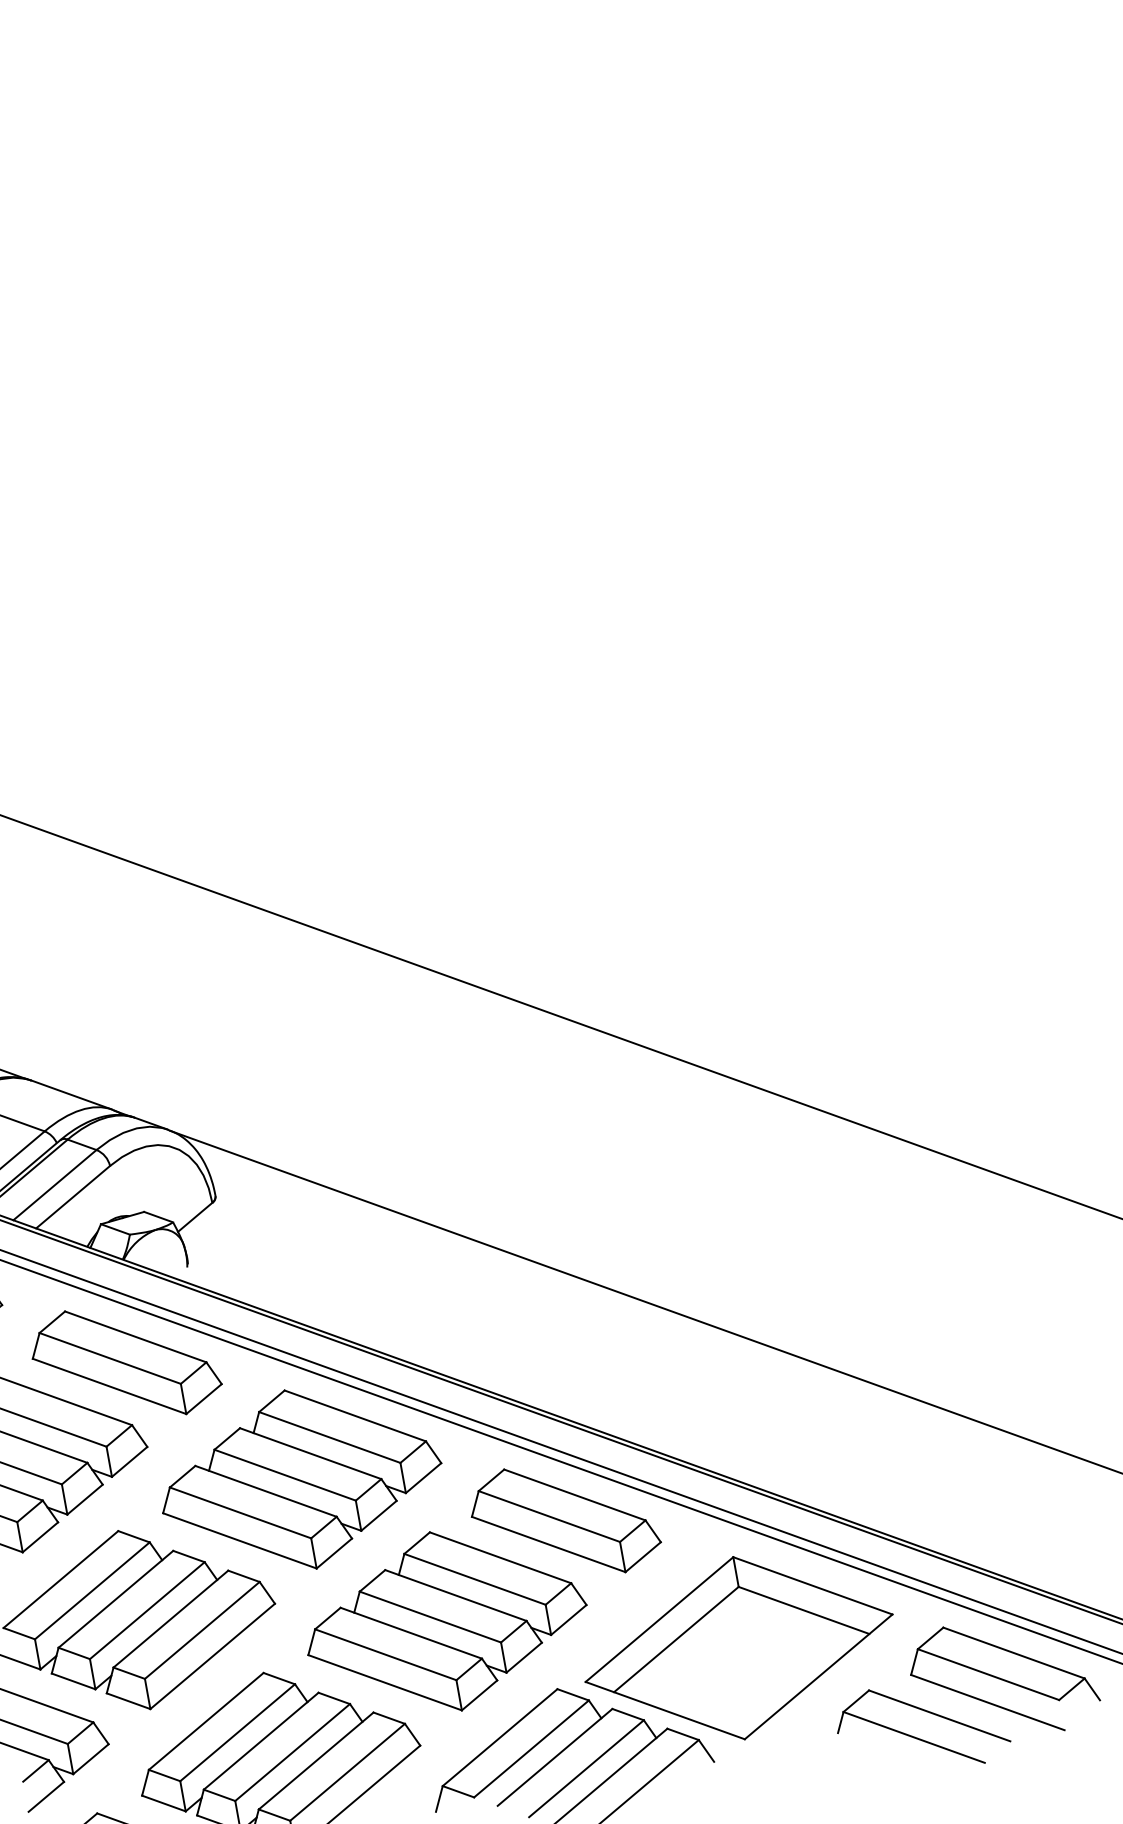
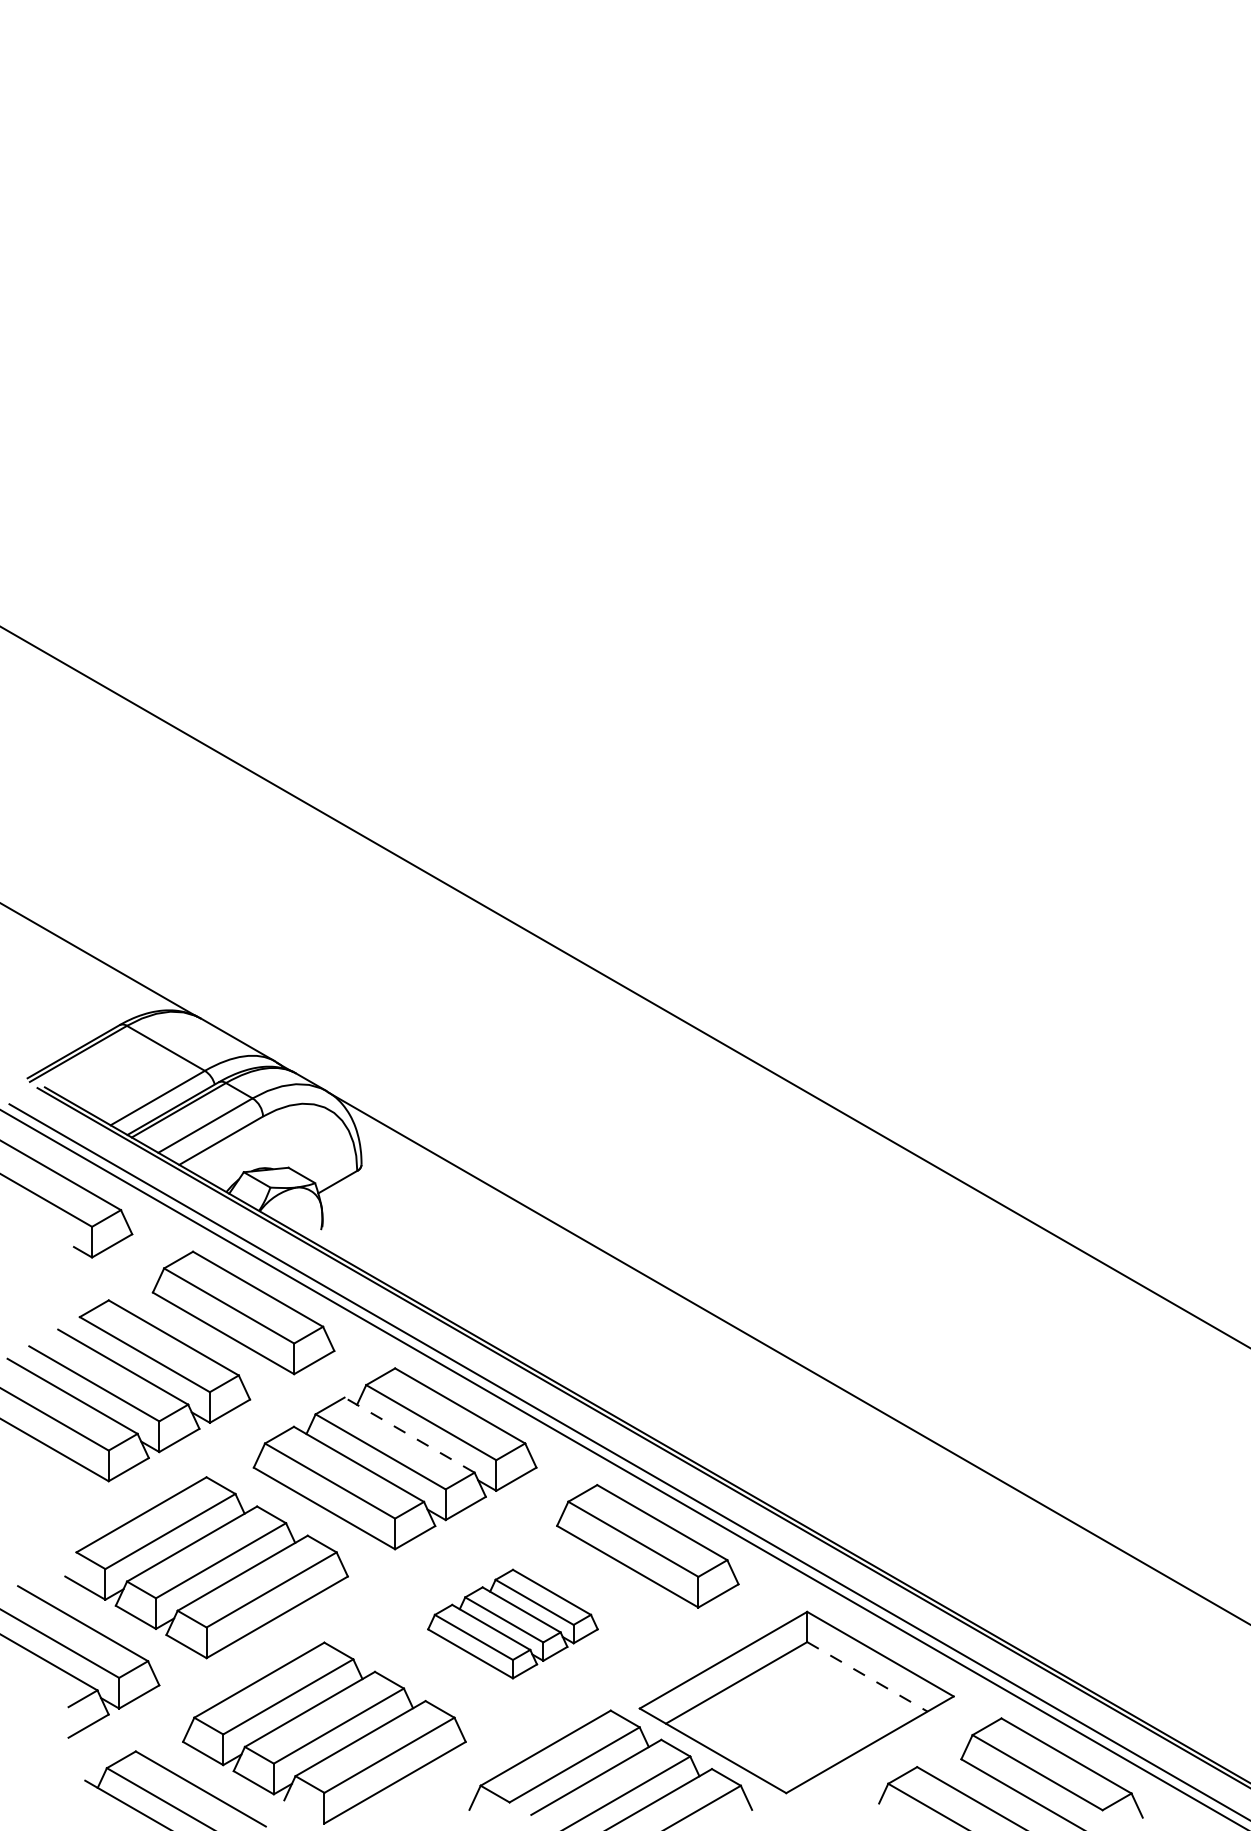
line: (310, 1453) -> (409, 1434), solid -> dashed
line: (804, 1611) -> (867, 1677), solid -> dashed
part: (445, 1620) -> (512, 1623), size x0.6

